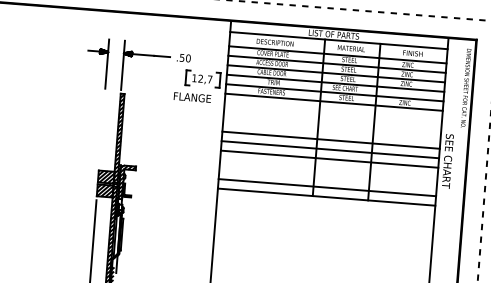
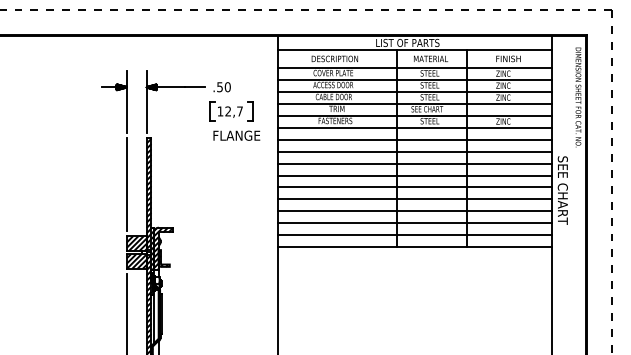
part: (203, 79) -> (231, 111), moved
line: (333, 111) -> (414, 139), added
line: (332, 121) -> (414, 151), added
line: (101, 129) -> (126, 184), added
line: (331, 130) -> (414, 163), added
line: (328, 168) -> (414, 211), added
line: (328, 178) -> (414, 223), added

